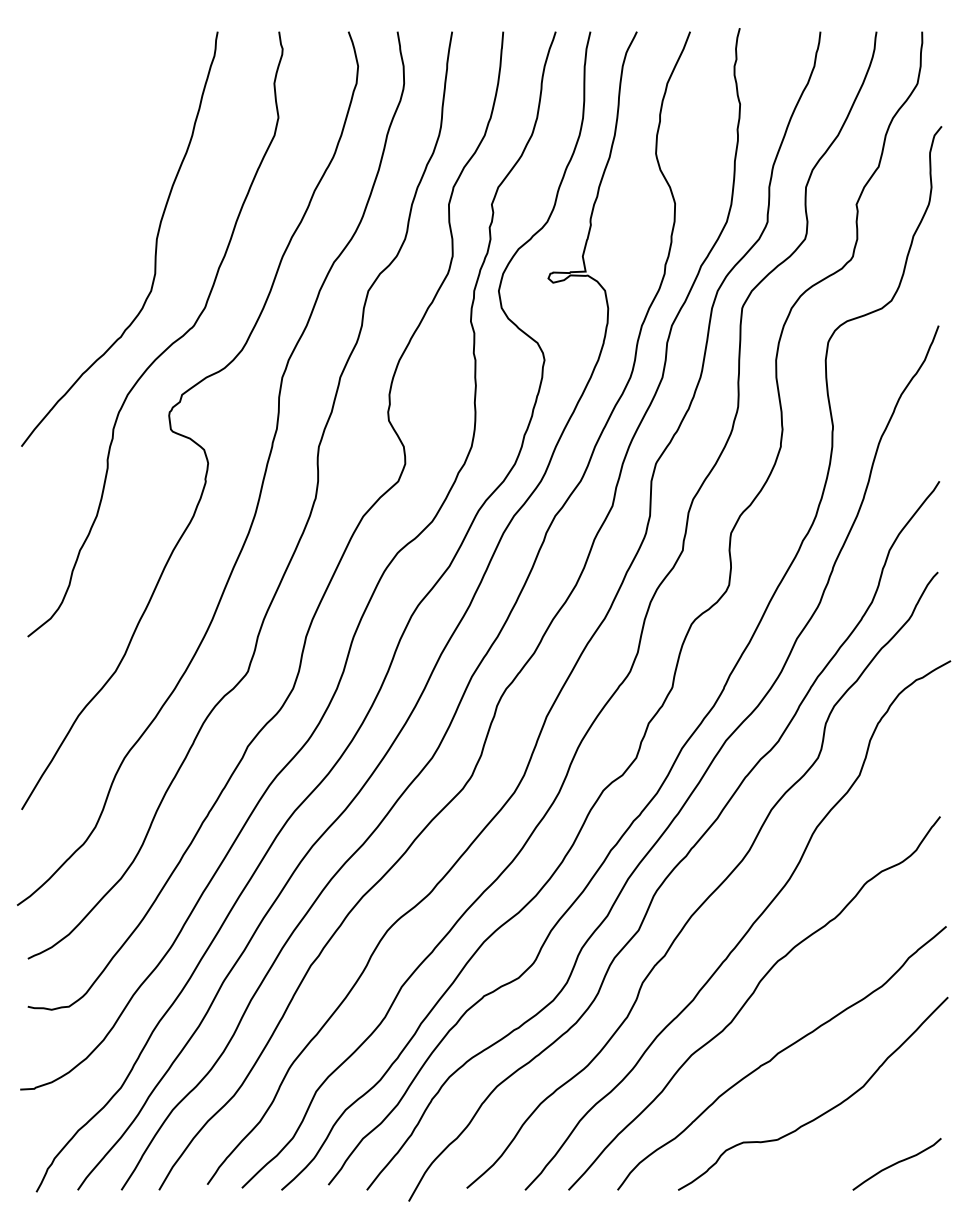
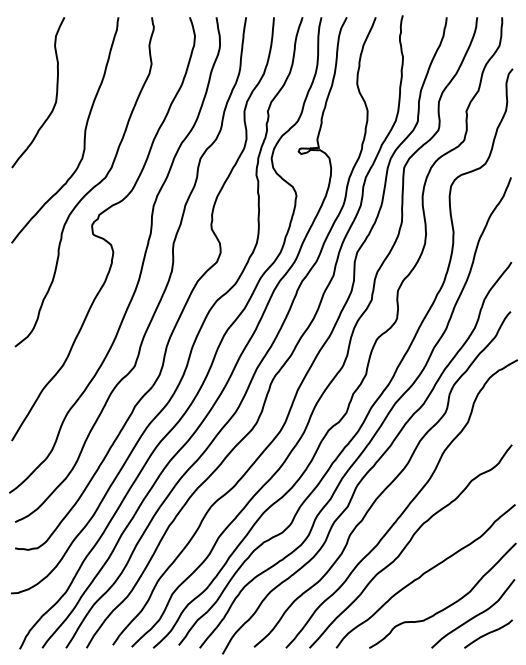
curve: (101, 175) -> (55, 95), added
curve: (873, 1130) -> (475, 615), added

